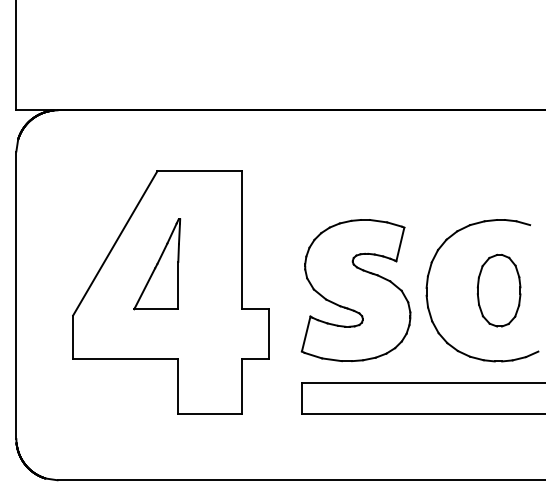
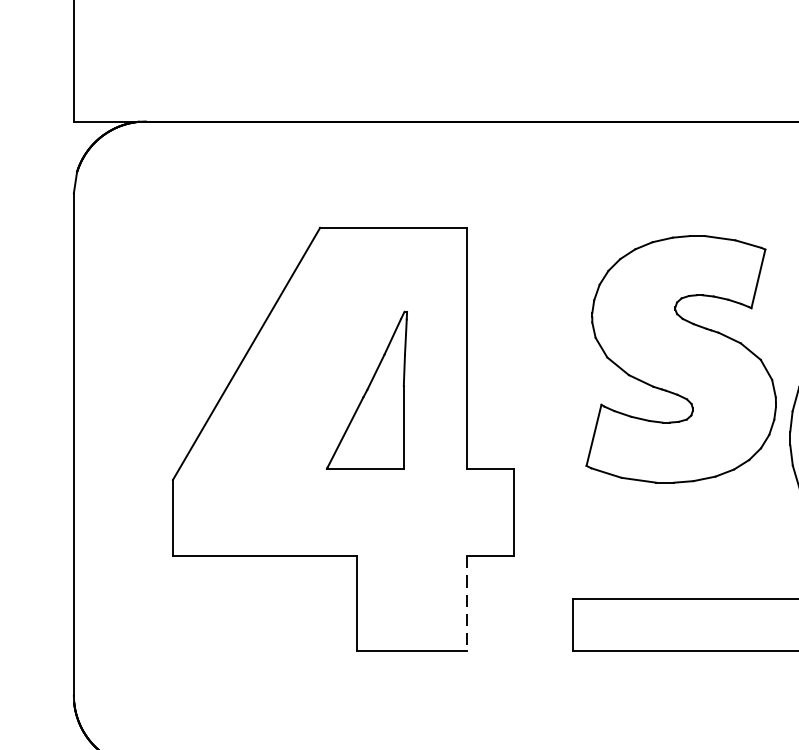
part: (157, 264) -> (367, 390), moved
part: (355, 290) -> (680, 359), moved
line: (241, 386) -> (467, 603), solid -> dashed

